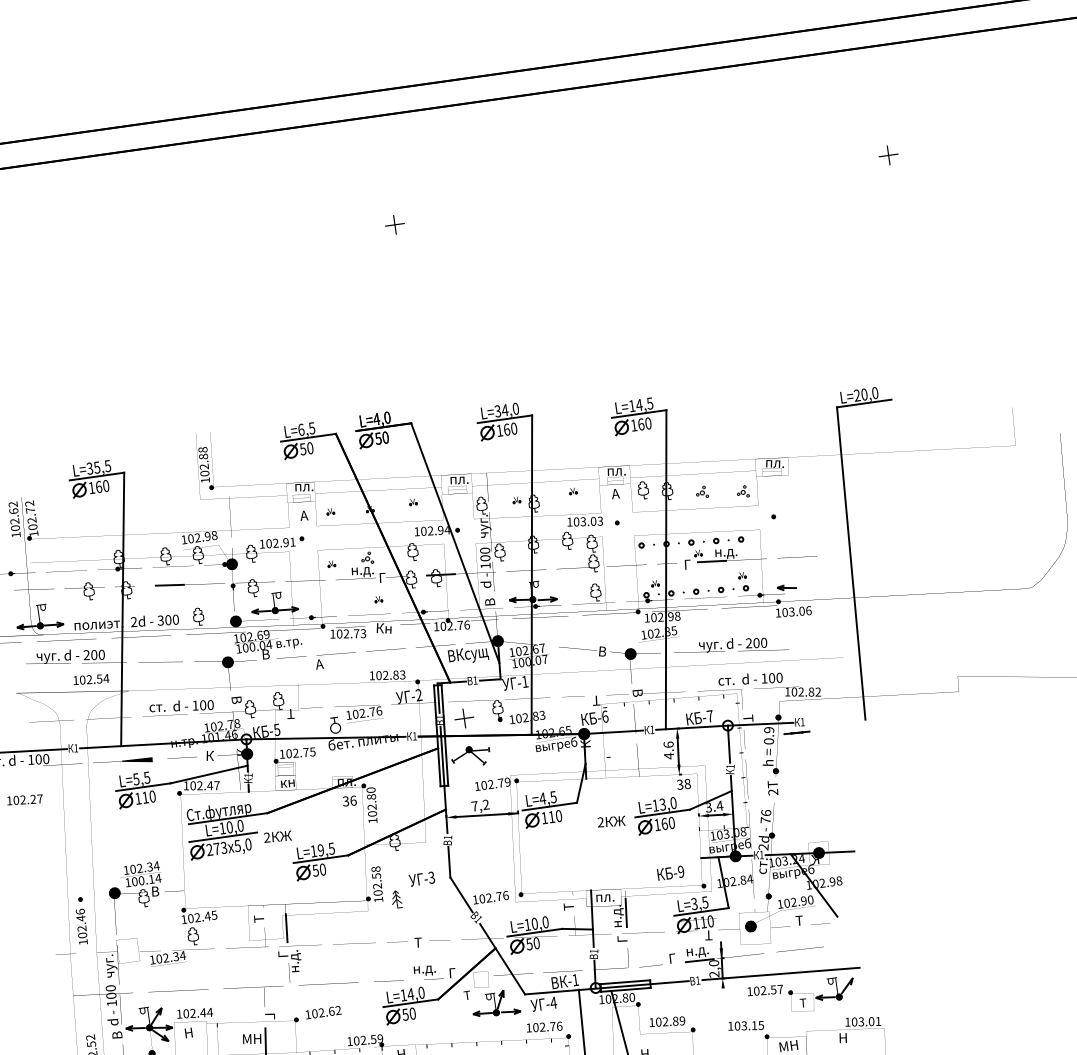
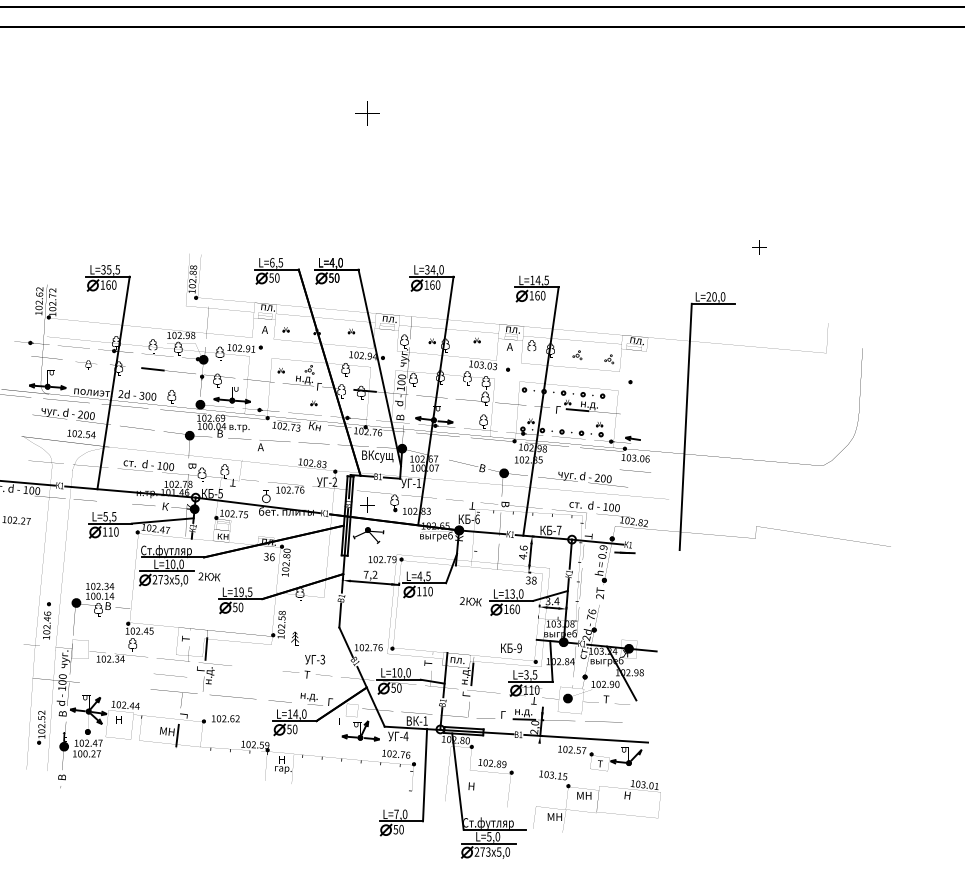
part: (888, 155) -> (759, 247), moved
part: (394, 225) -> (367, 113), size x1.6
line: (797, 557) -> (635, 471), moved
part: (85, 590) -> (86, 364), size x0.7
fill: (137, 760) -> (108, 502), removed
text: (422, 878) -> (315, 659), moved
line: (354, 943) -> (170, 675), moved
line: (178, 990) -> (115, 685), removed

